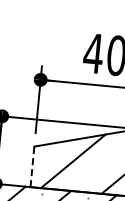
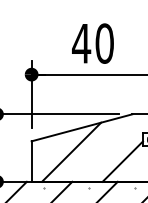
line: (32, 166) -> (31, 161), dashed -> solid

